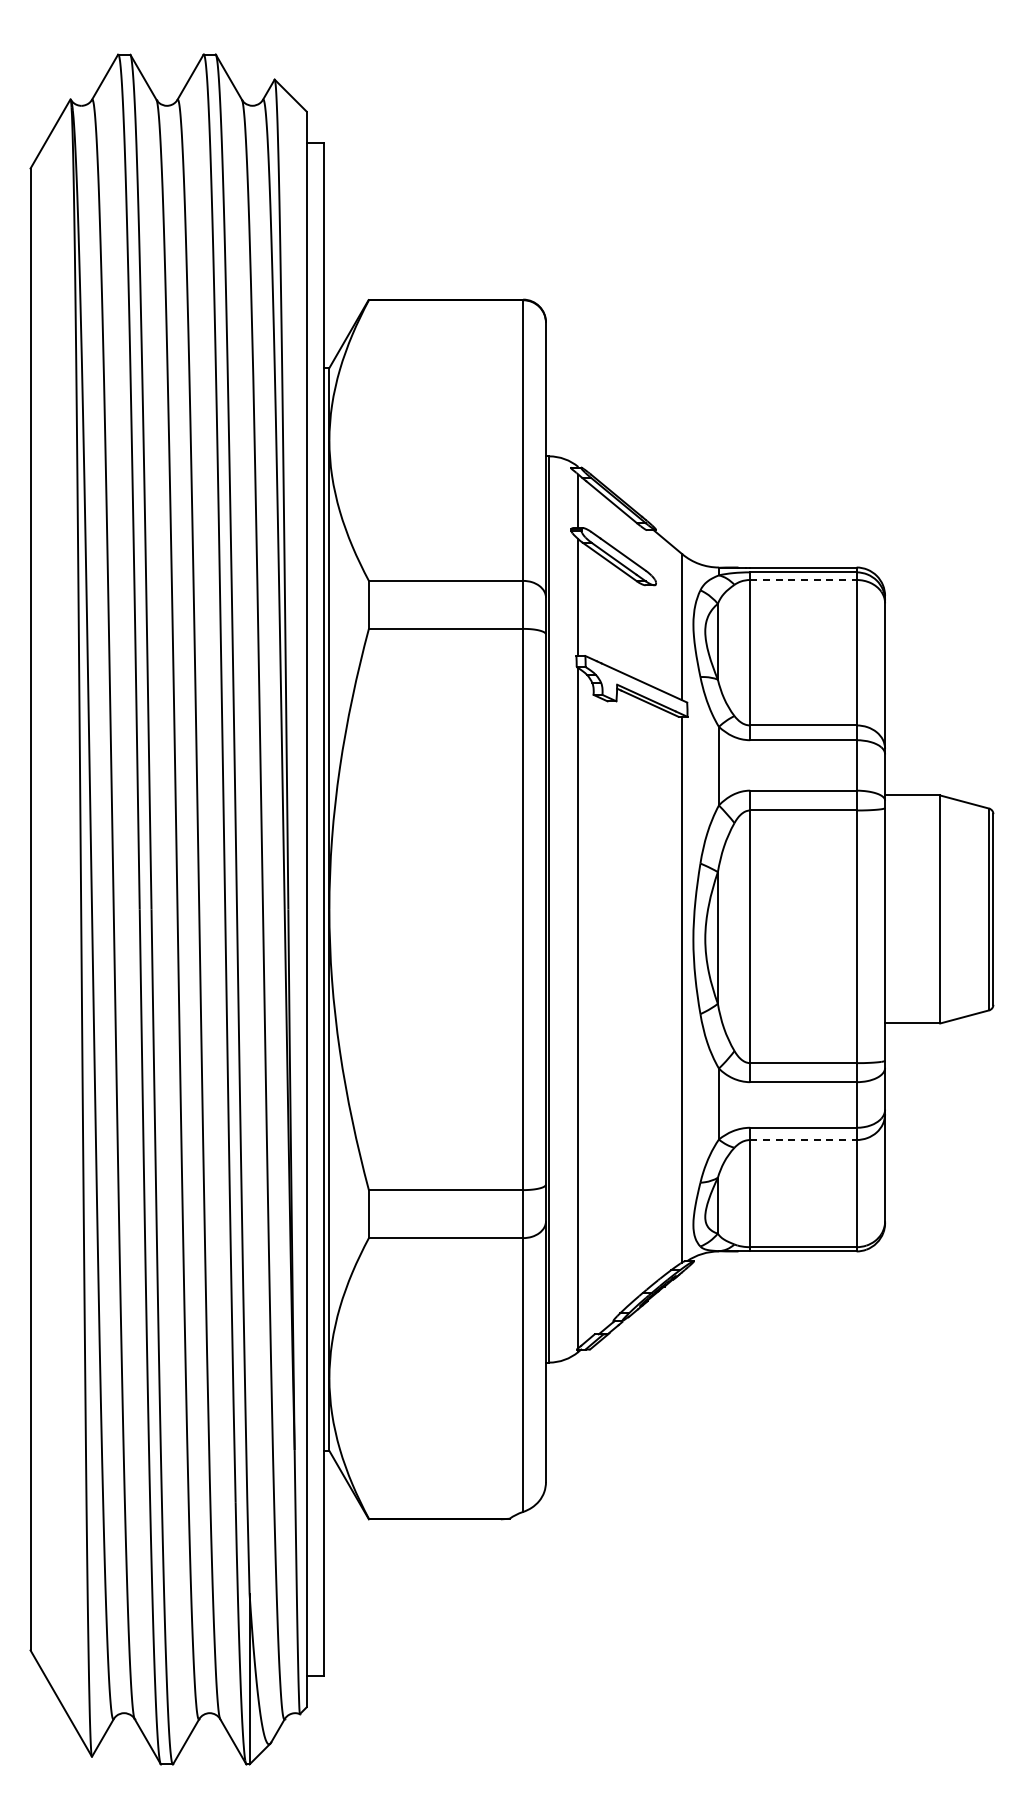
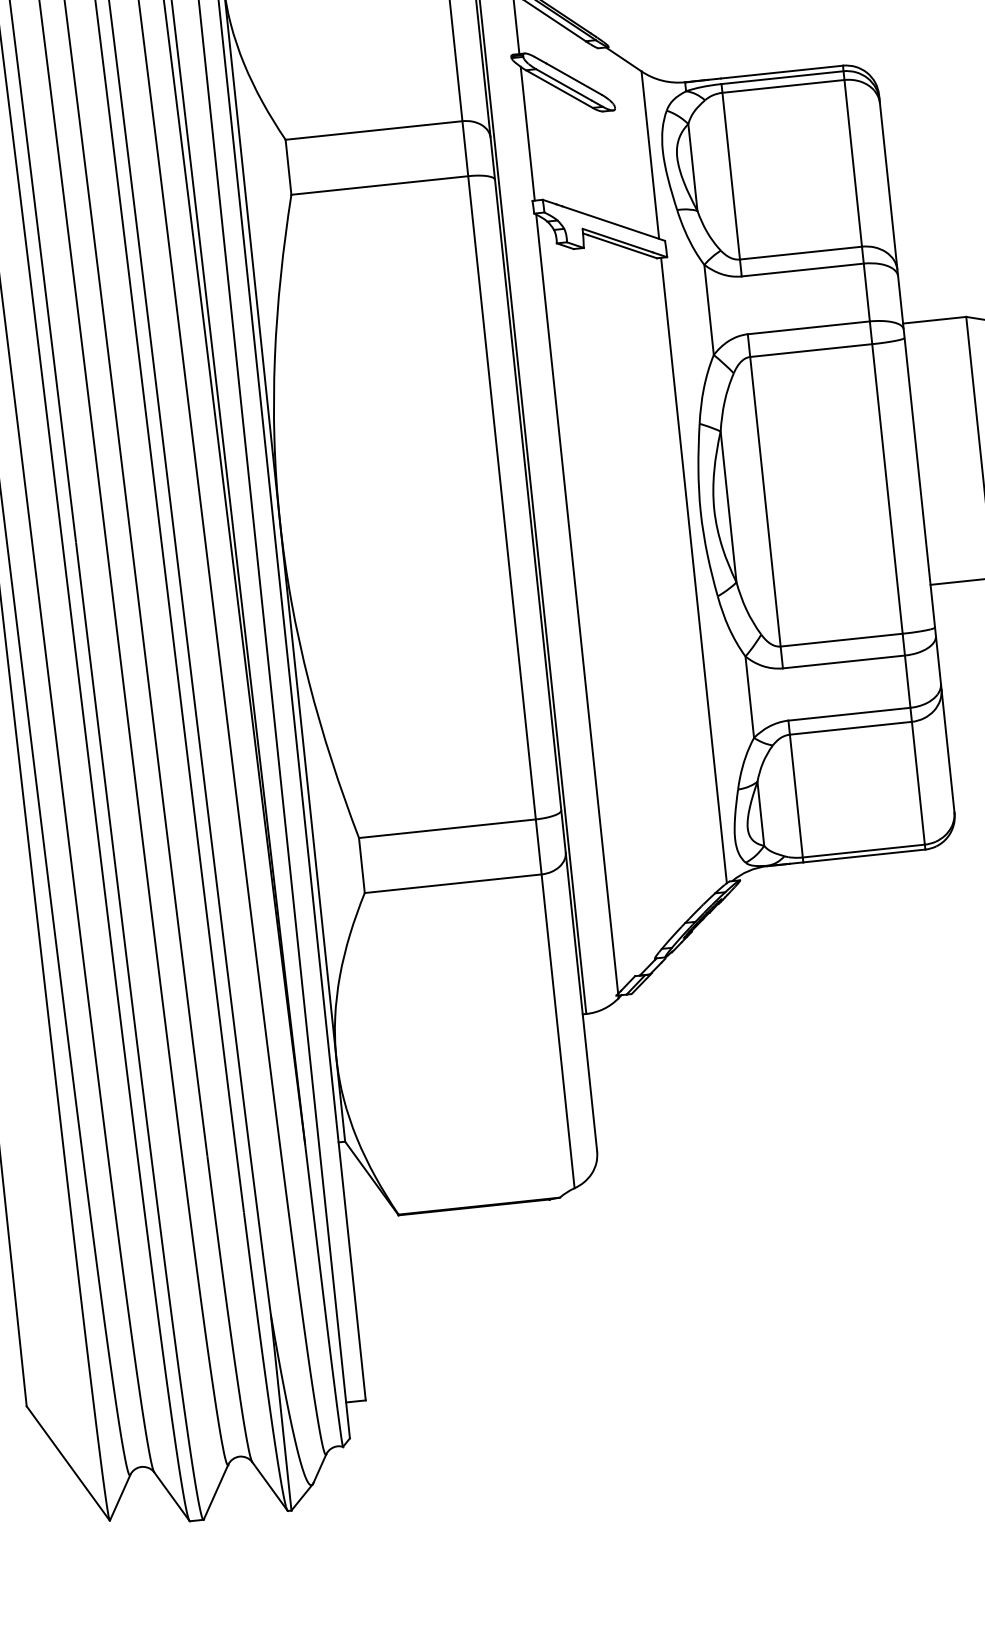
line: (803, 580) -> (783, 86), dashed -> solid
line: (803, 1140) -> (851, 728), dashed -> solid

